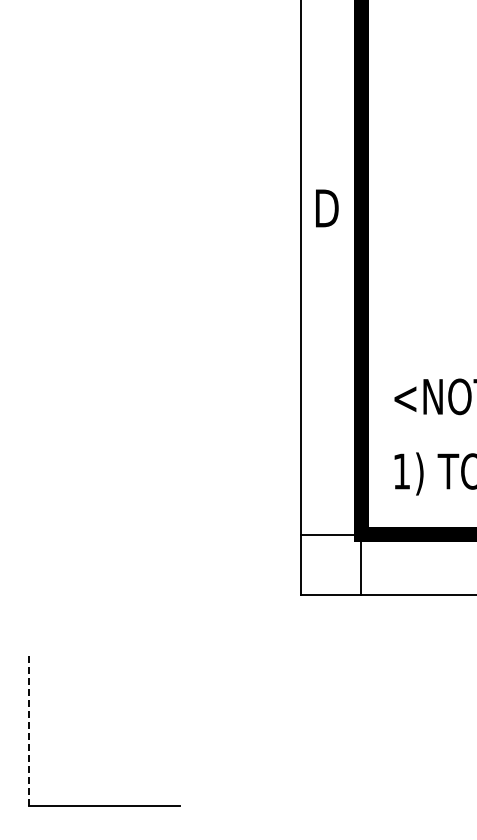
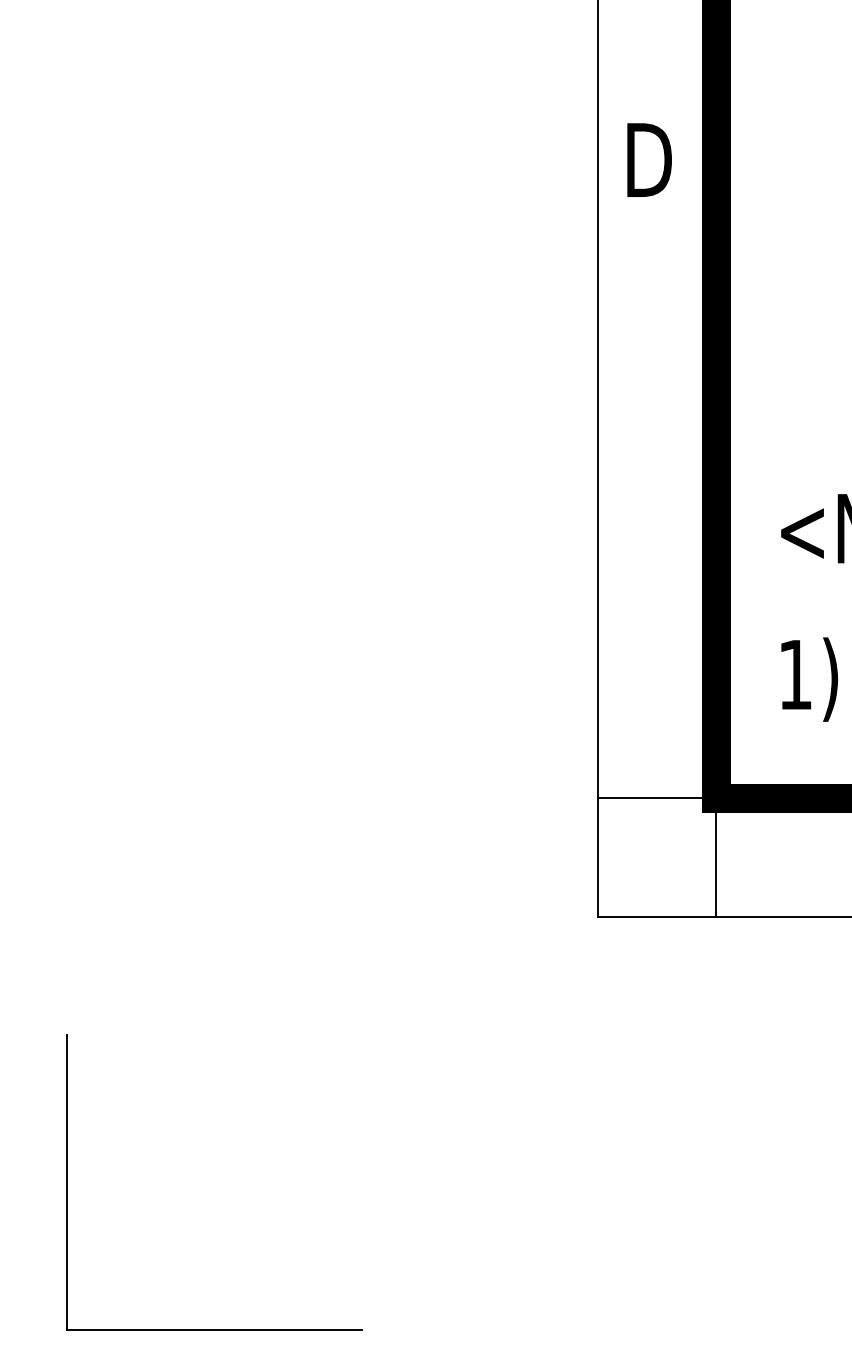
line: (29, 730) -> (67, 1181), dashed -> solid

